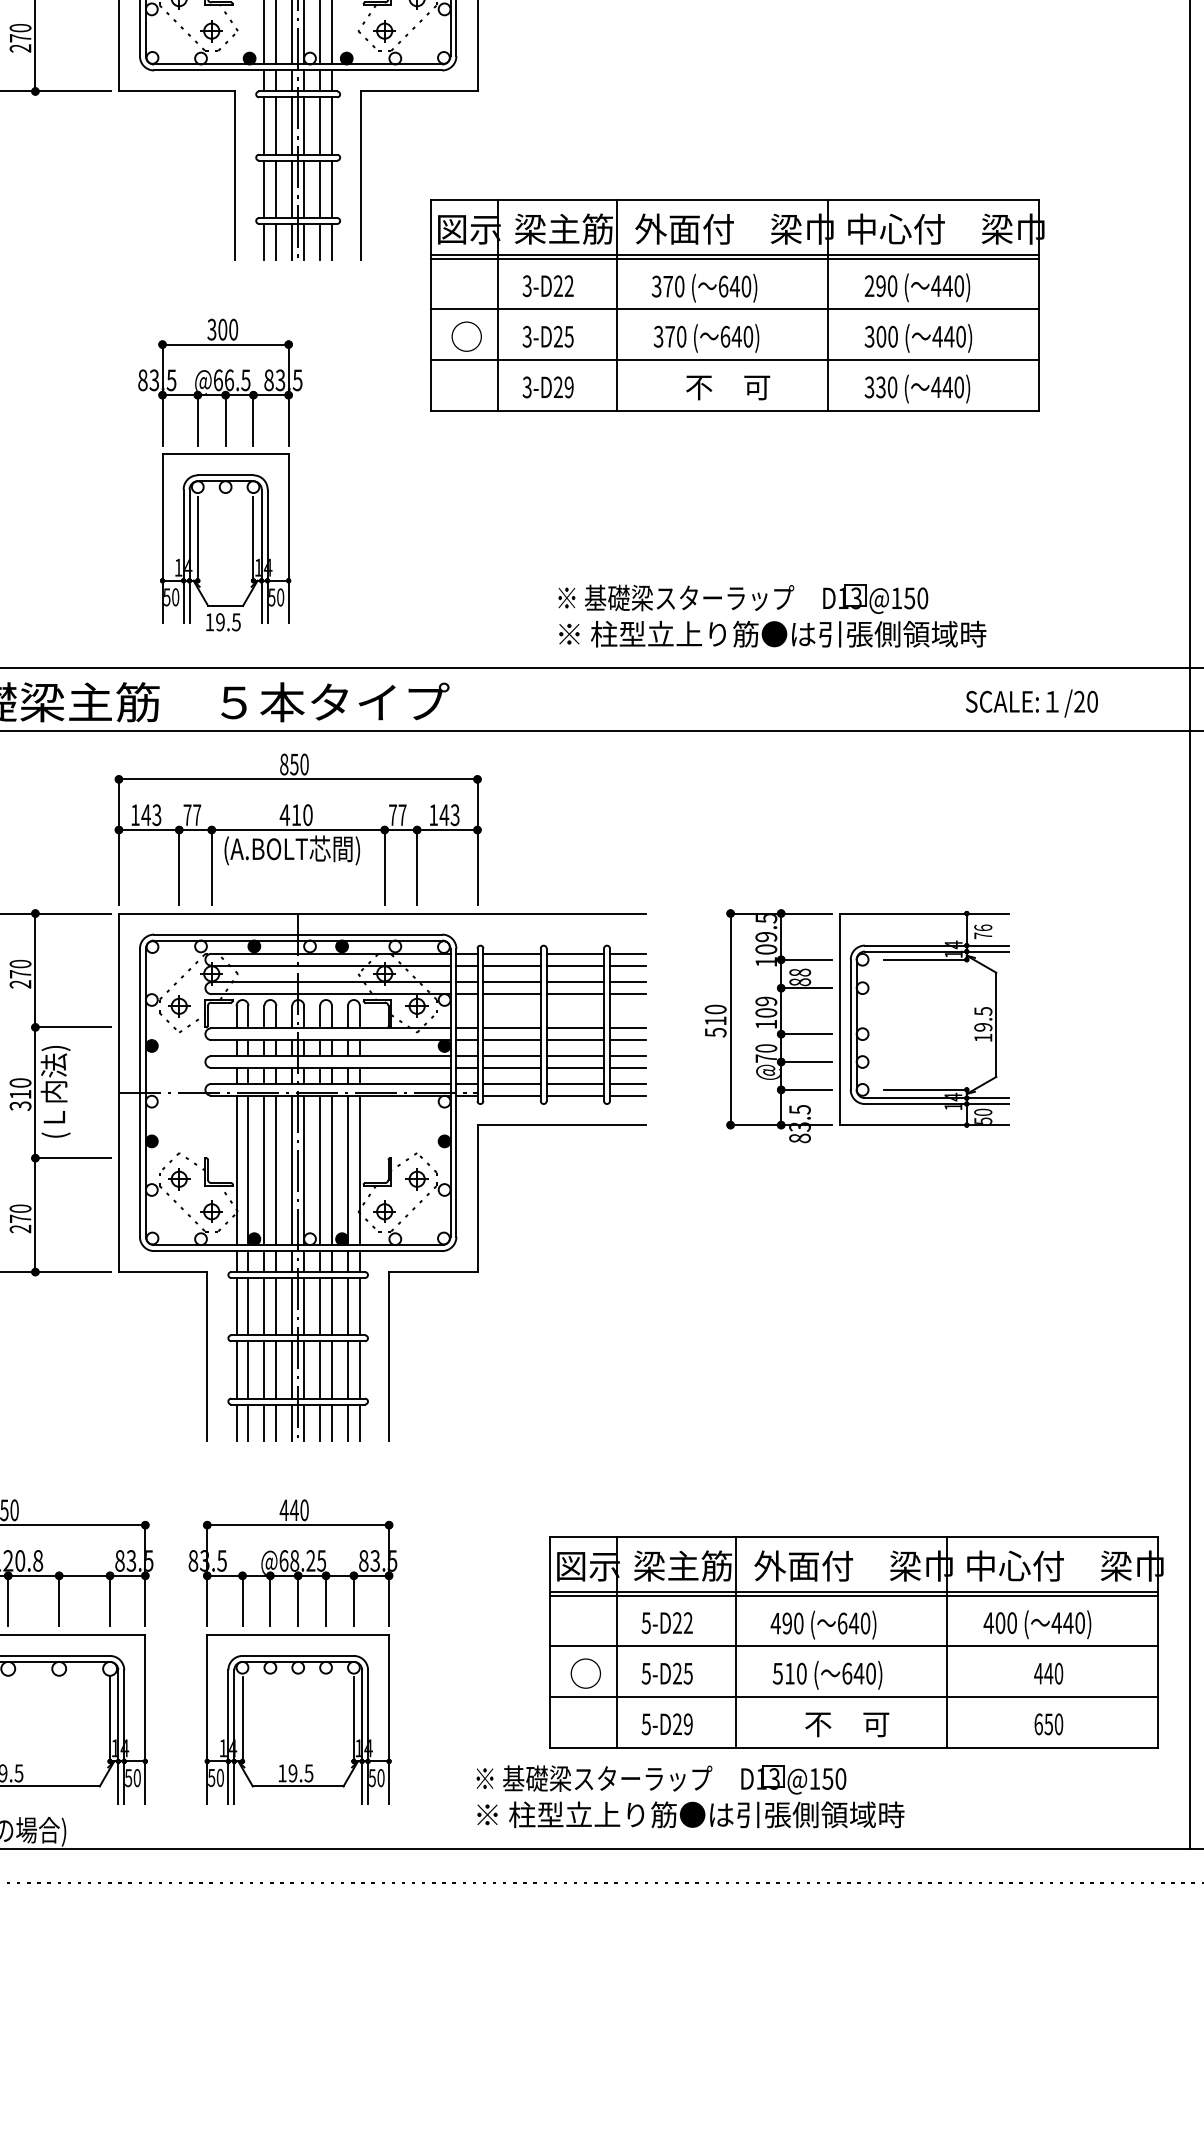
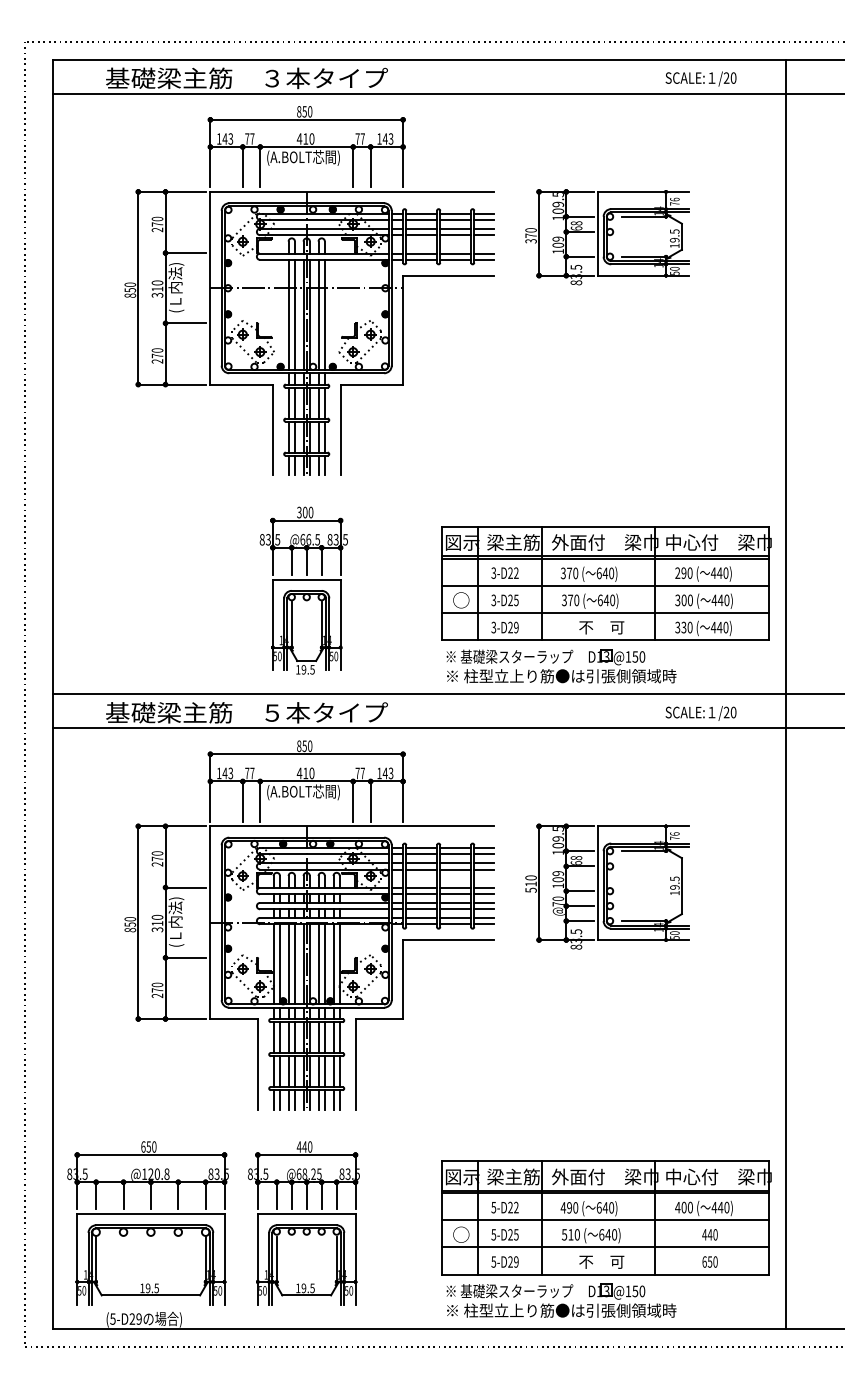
part: (736, 305) -> (606, 583), moved
part: (219, 474) -> (303, 590), moved
text: (798, 980) -> (575, 862), 88 -> 68
part: (690, 1795) -> (561, 1300), moved

